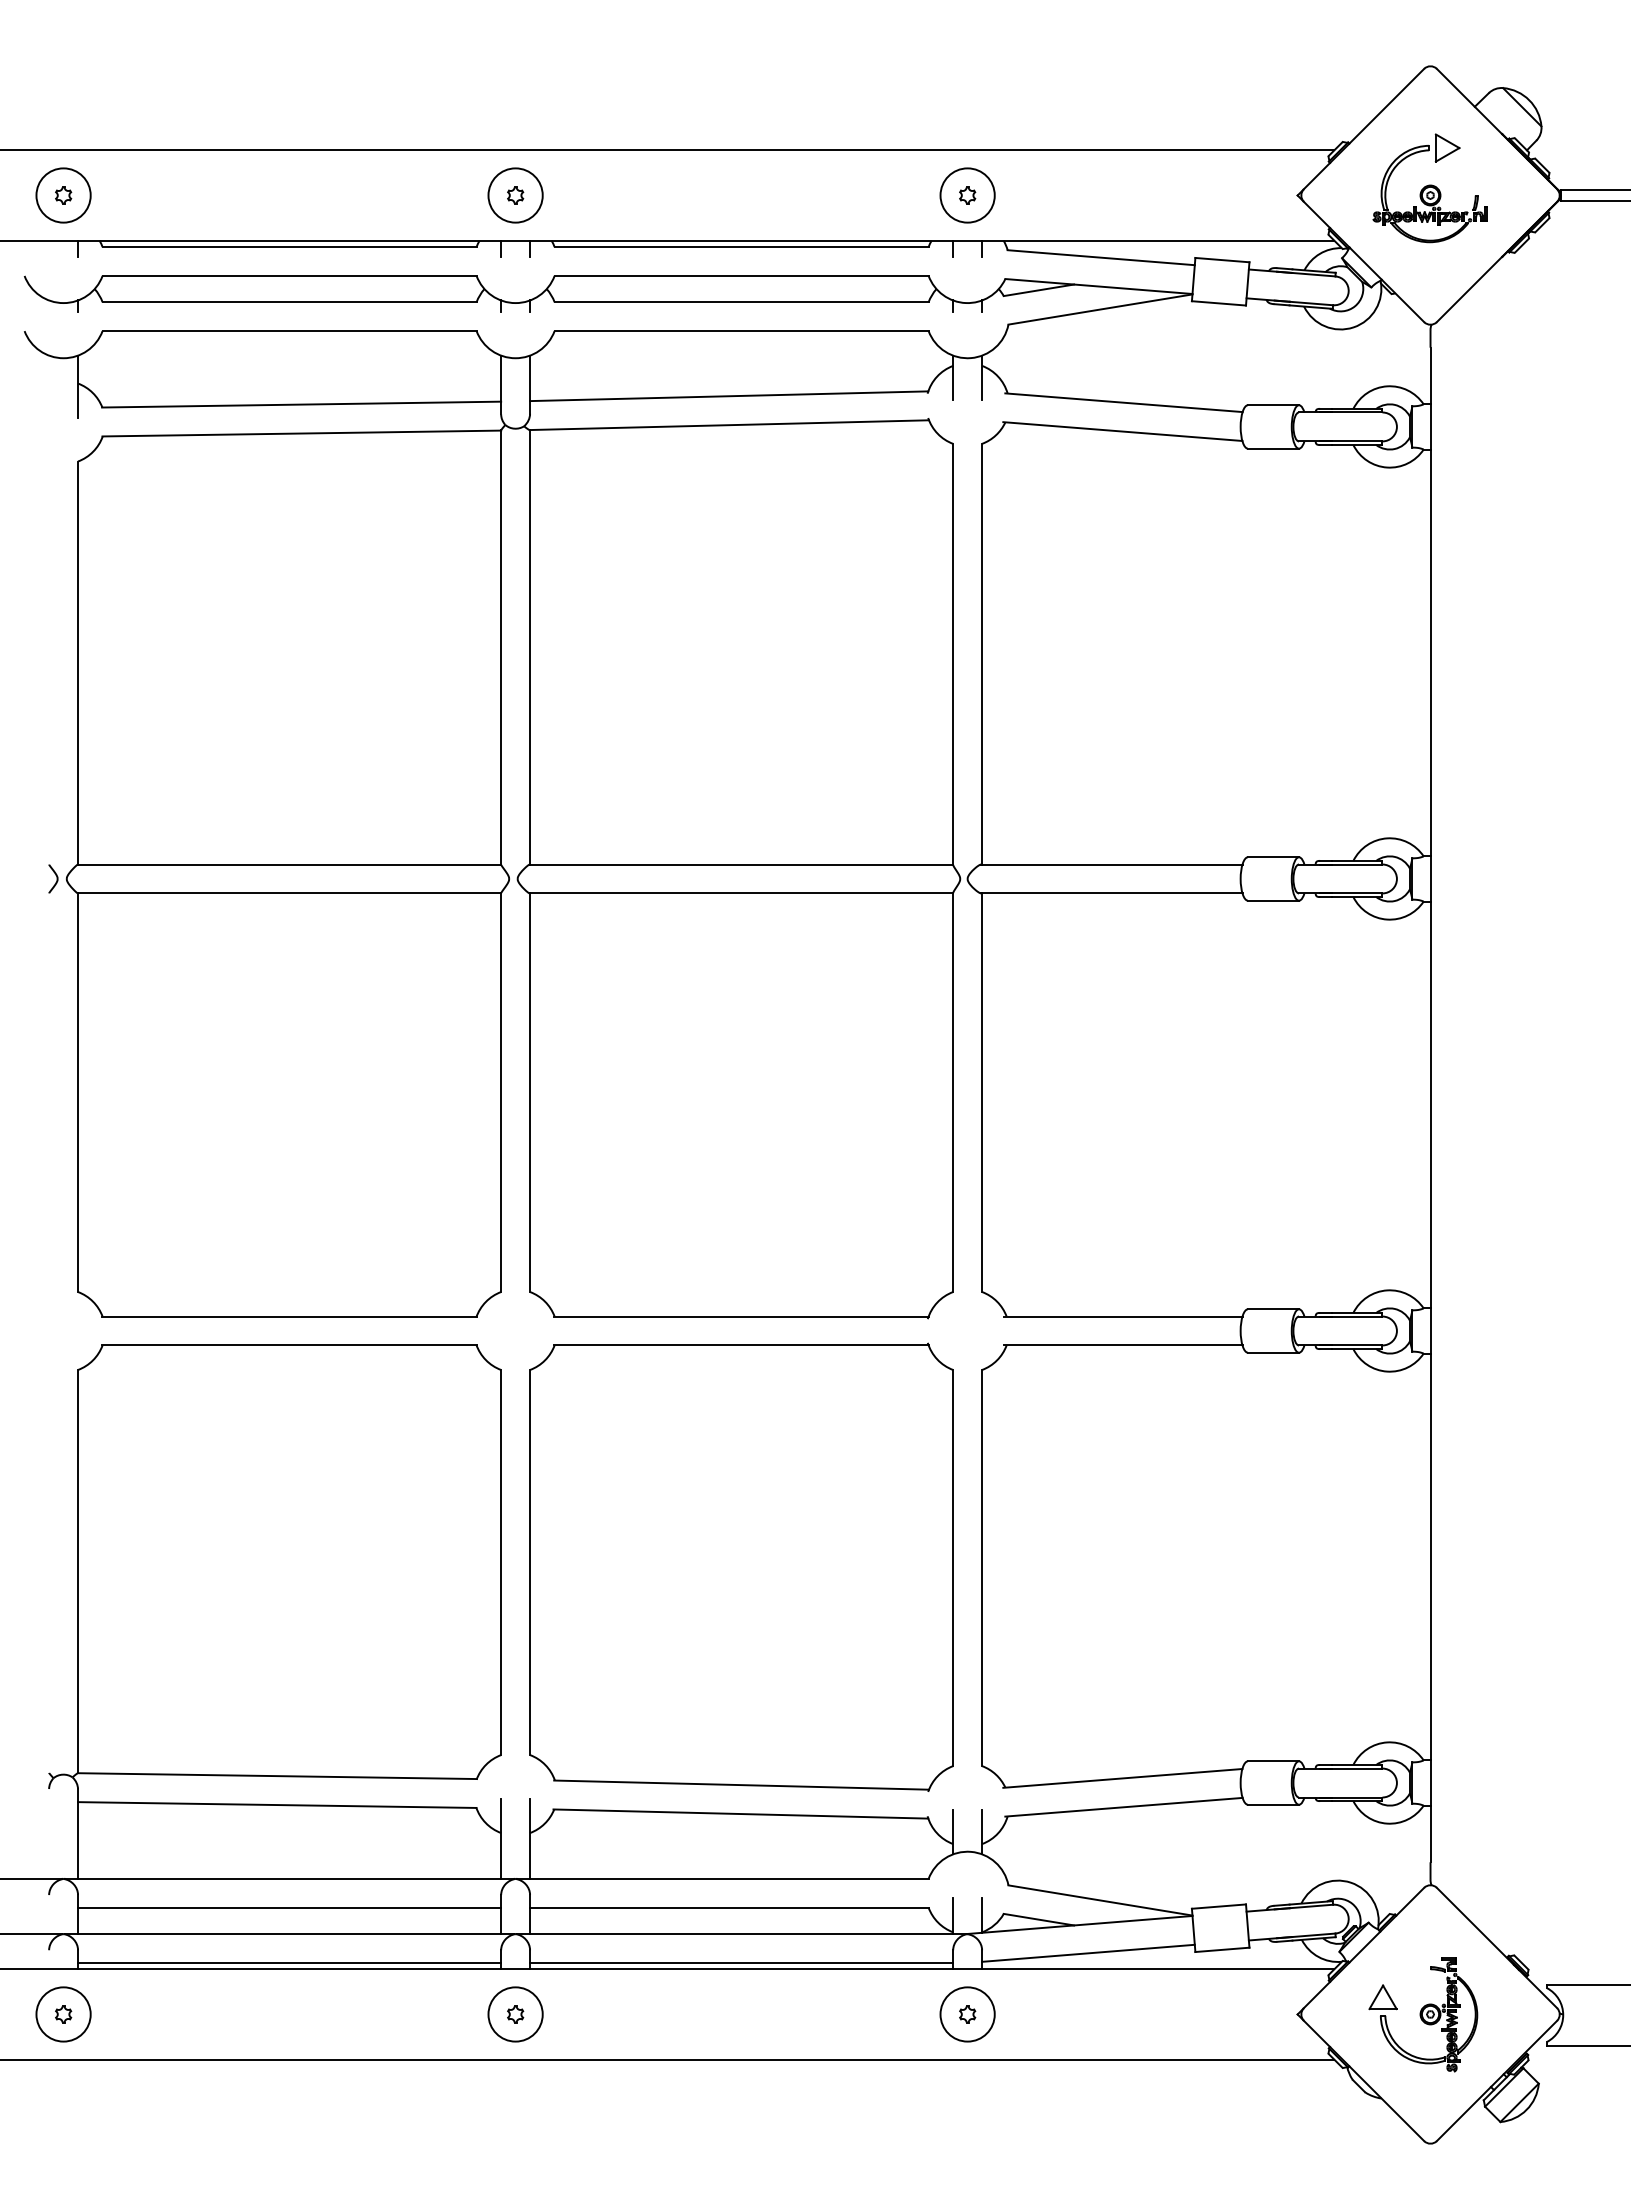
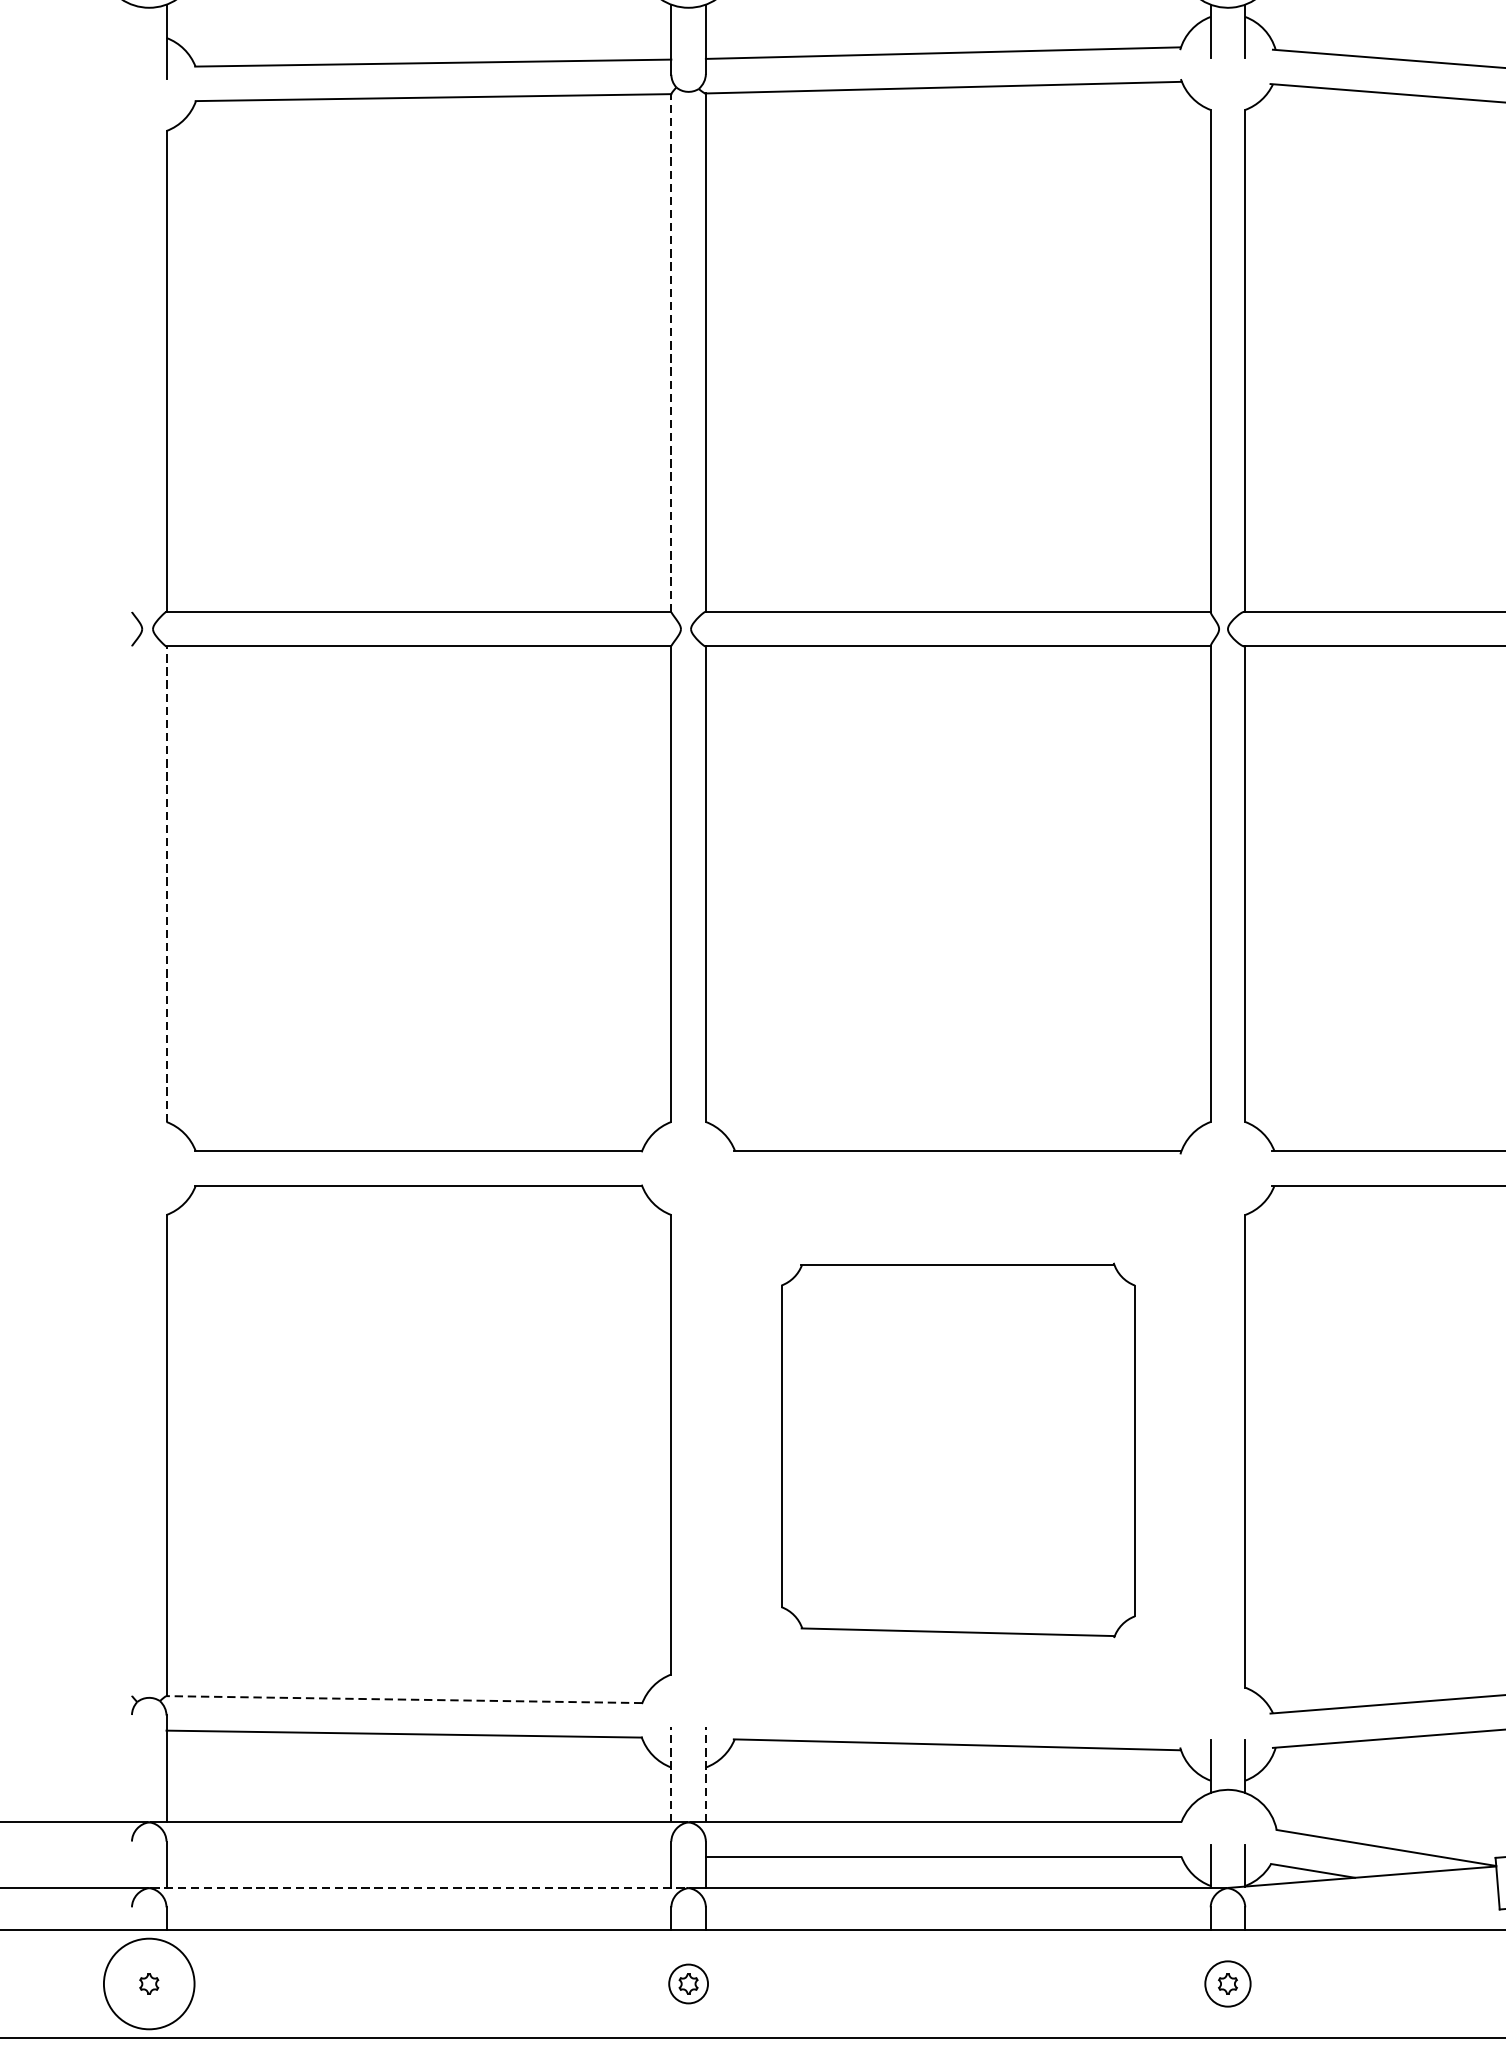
line: (501, 647) -> (671, 352), solid -> dashed
line: (78, 1092) -> (167, 883), solid -> dashed
part: (741, 1566) -> (958, 1449), size x0.7
line: (276, 1776) -> (403, 1700), solid -> dashed
line: (501, 1838) -> (671, 1774), solid -> dashed
line: (530, 1838) -> (706, 1774), solid -> dashed
line: (289, 1907) -> (418, 1856), removed
line: (290, 1934) -> (420, 1888), solid -> dashed
line: (1088, 1952) -> (1372, 1910), removed
line: (289, 1962) -> (418, 1921), removed
line: (741, 1962) -> (958, 1921), removed
circle: (63, 2014) -> (149, 1984), size x1.4
circle: (515, 2014) -> (688, 1984), size x0.6
circle: (967, 2014) -> (1227, 1984), size x0.7

